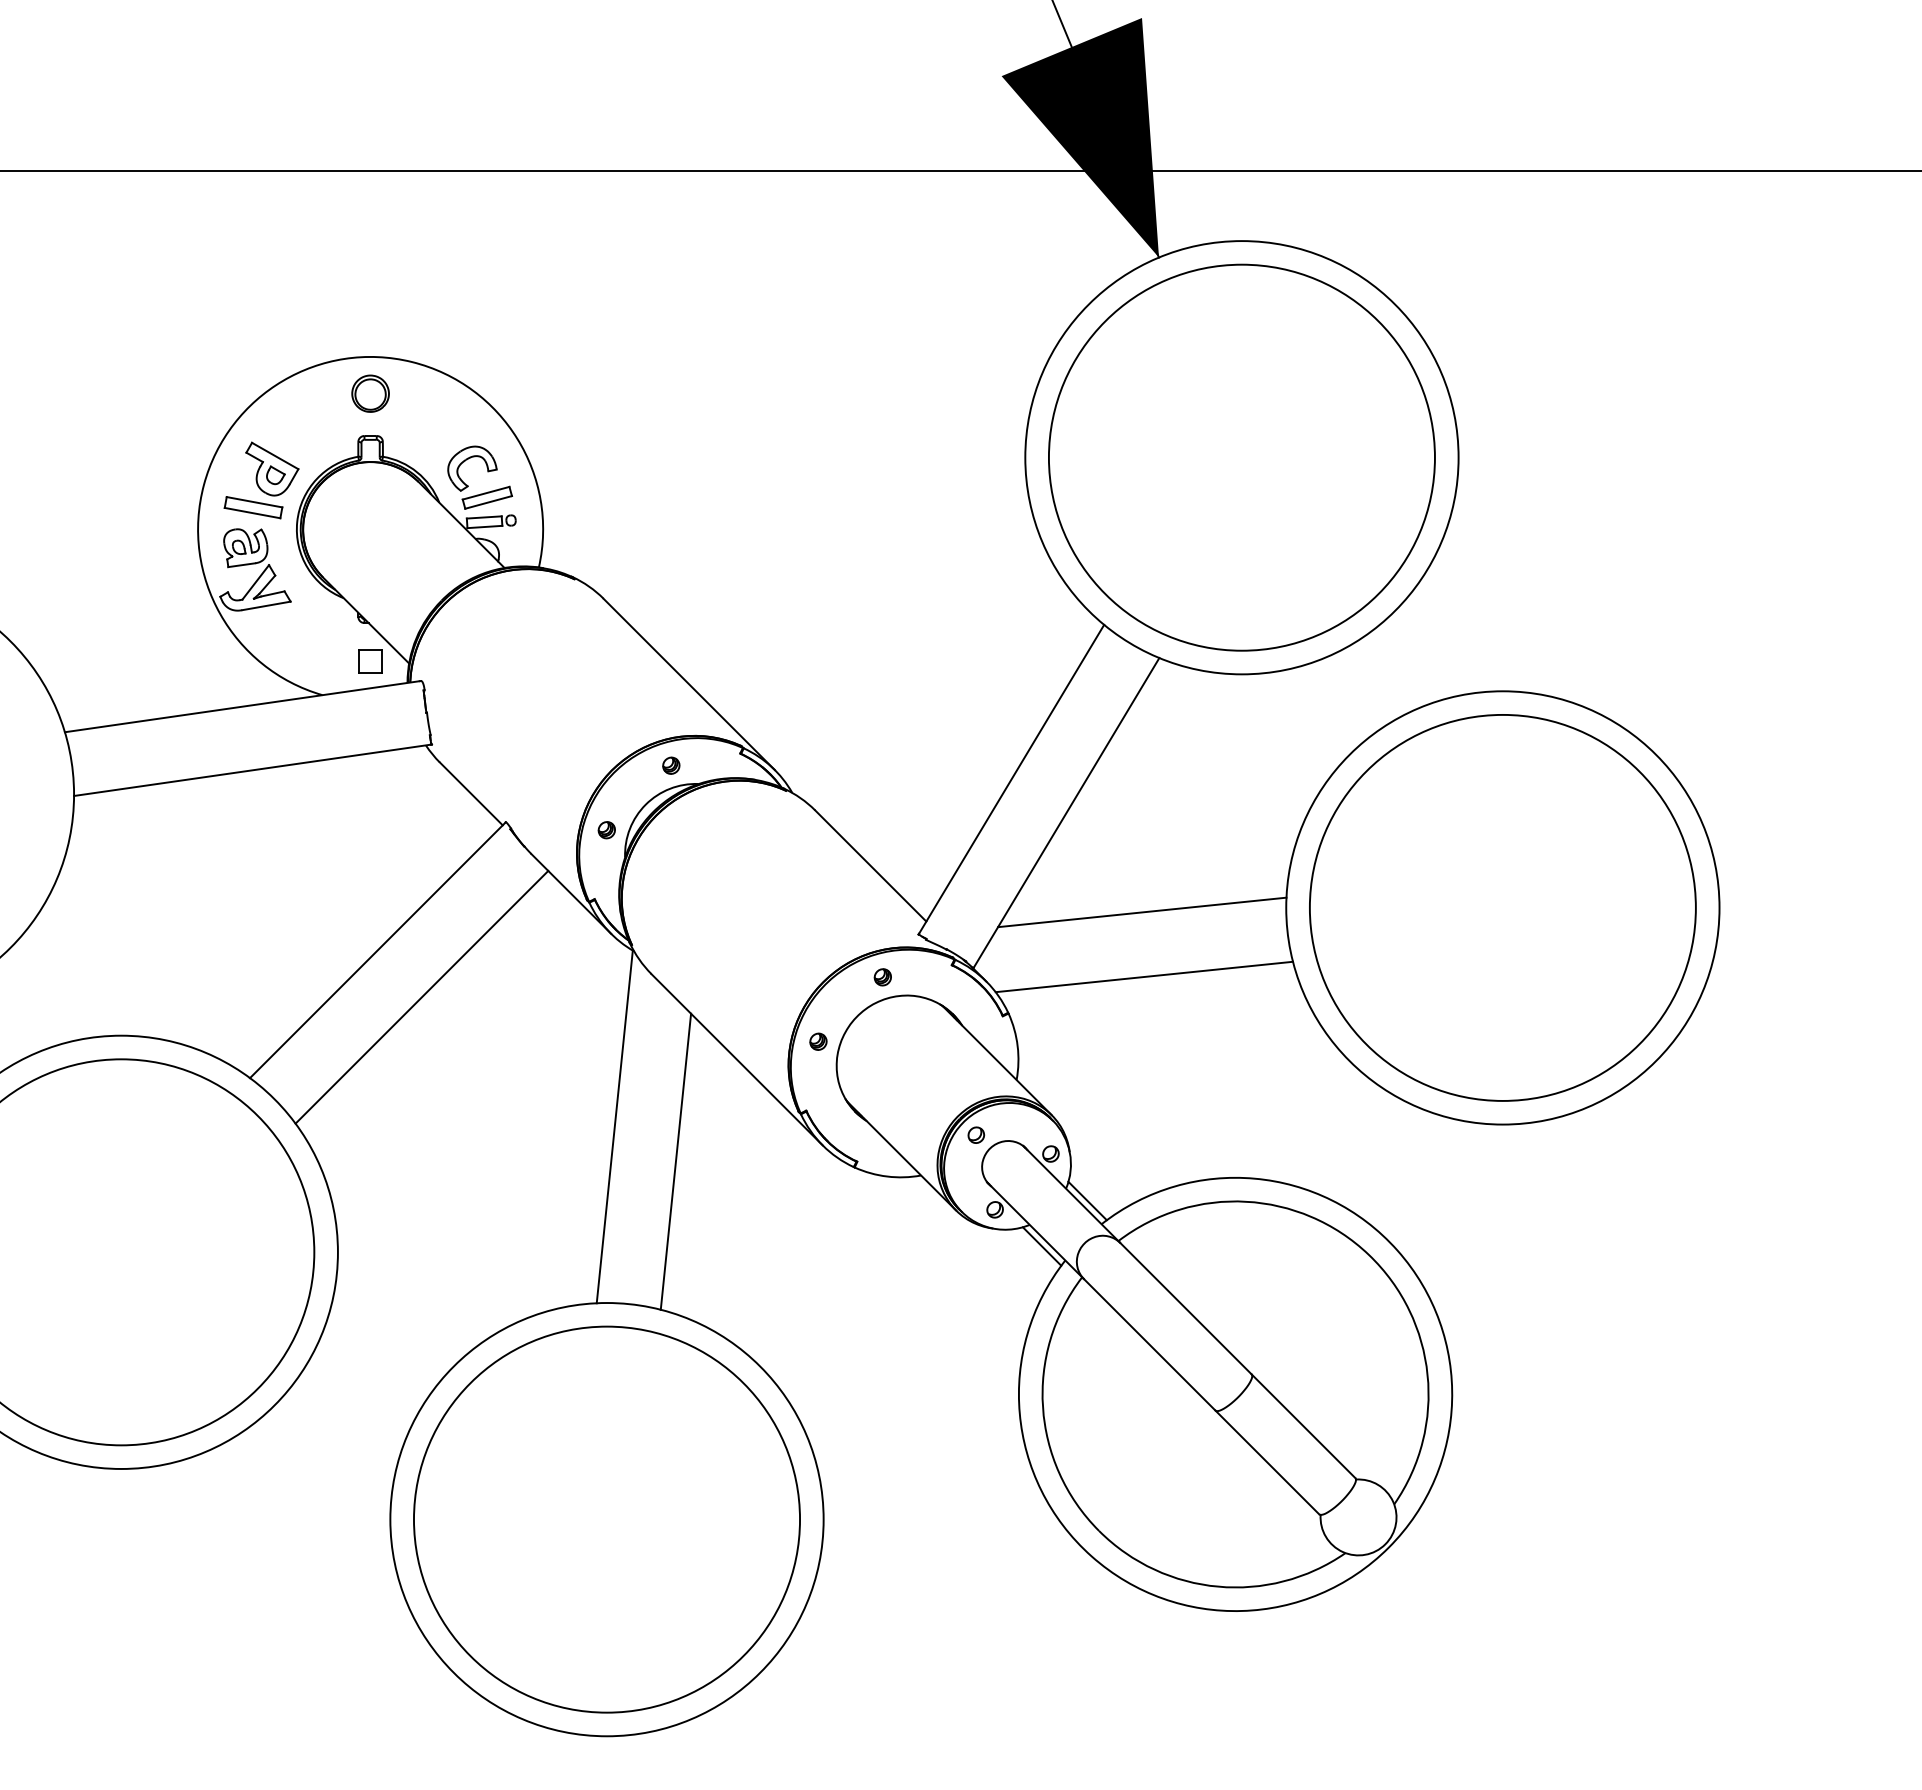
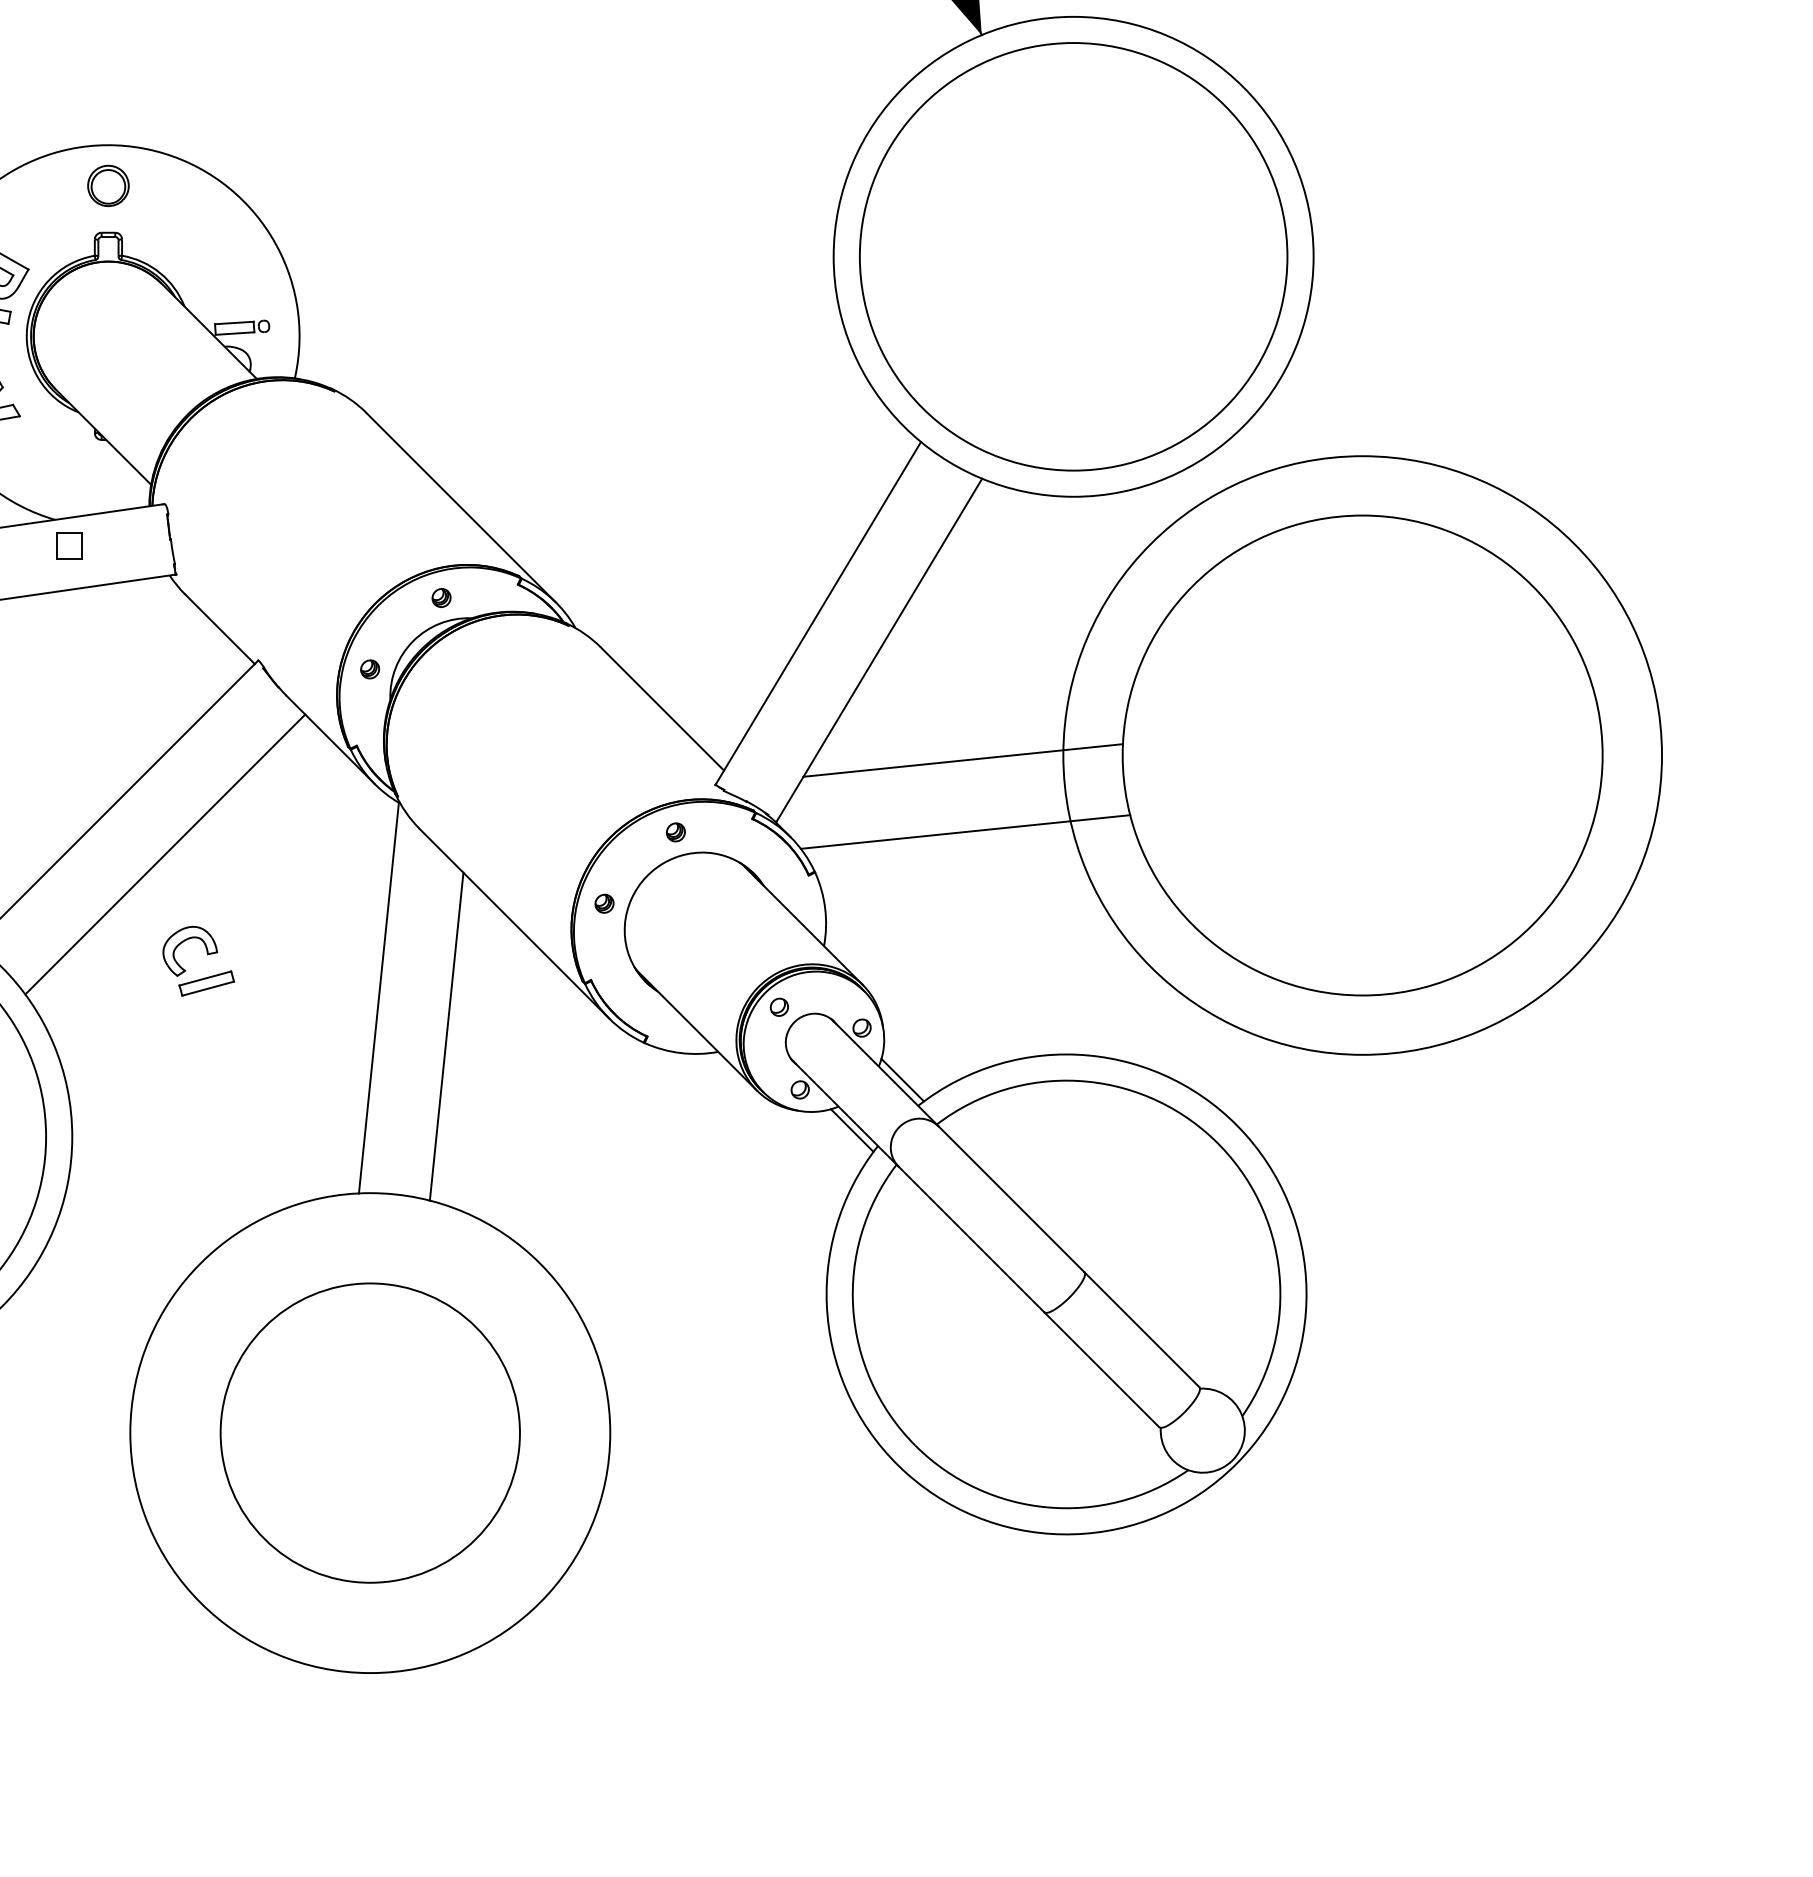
part: (487, 472) -> (206, 955), moved
part: (370, 661) -> (69, 545), moved
circle: (1502, 907) -> (1362, 755), size x1.4
circle: (606, 1519) -> (369, 1432), size x0.7

